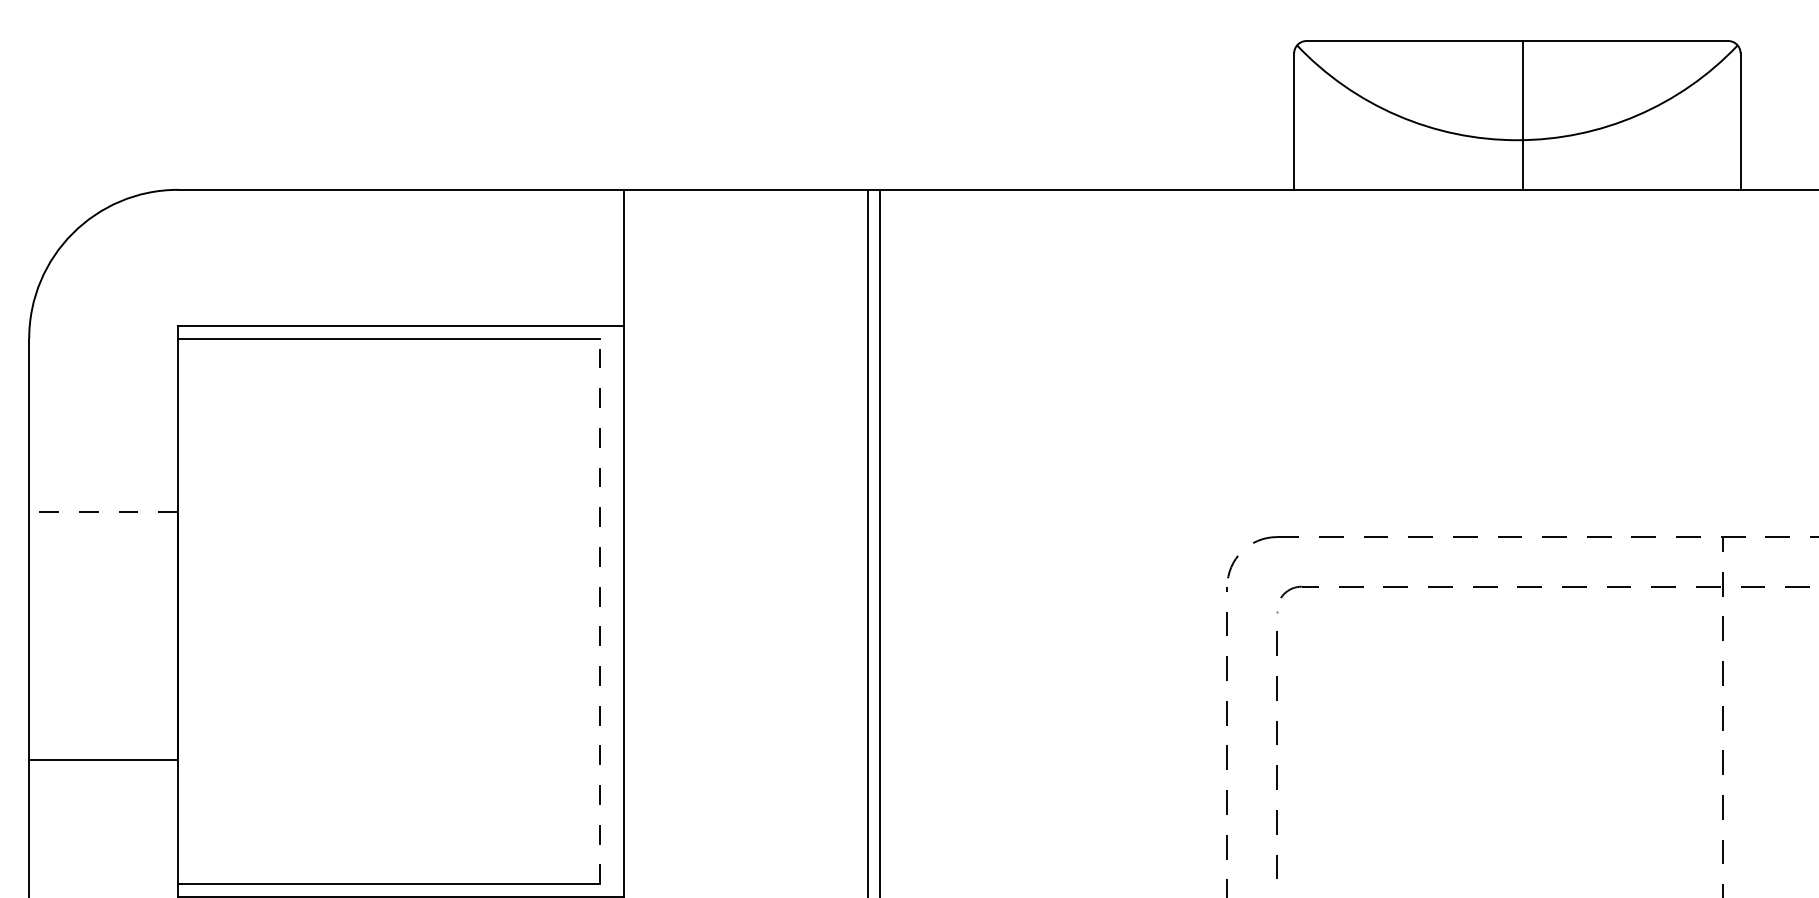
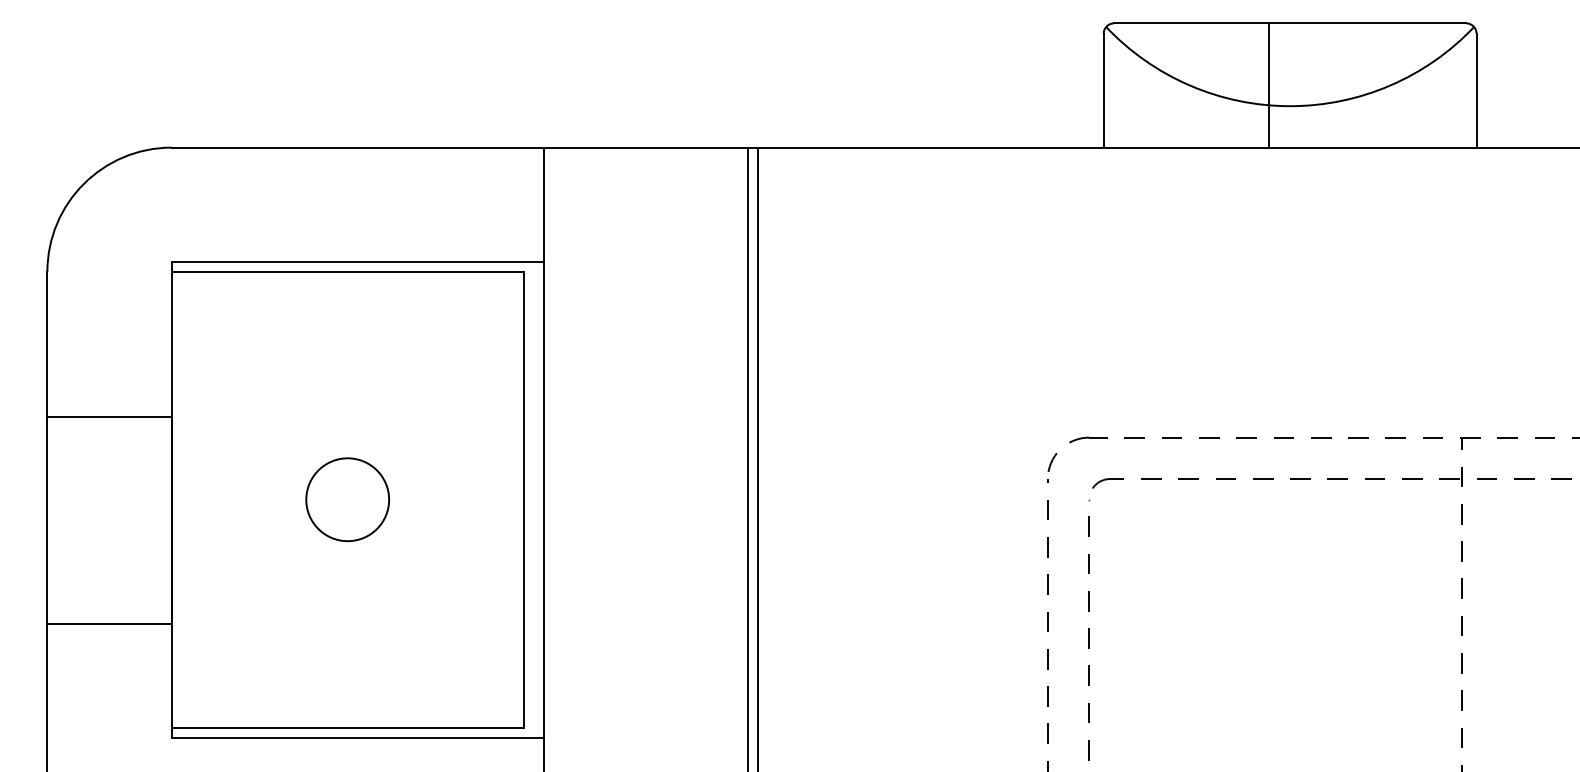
line: (1522, 115) -> (1269, 85), moved
line: (103, 511) -> (109, 416), dashed -> solid
circle: (388, 611) -> (347, 499), added
line: (599, 611) -> (523, 499), dashed -> solid

